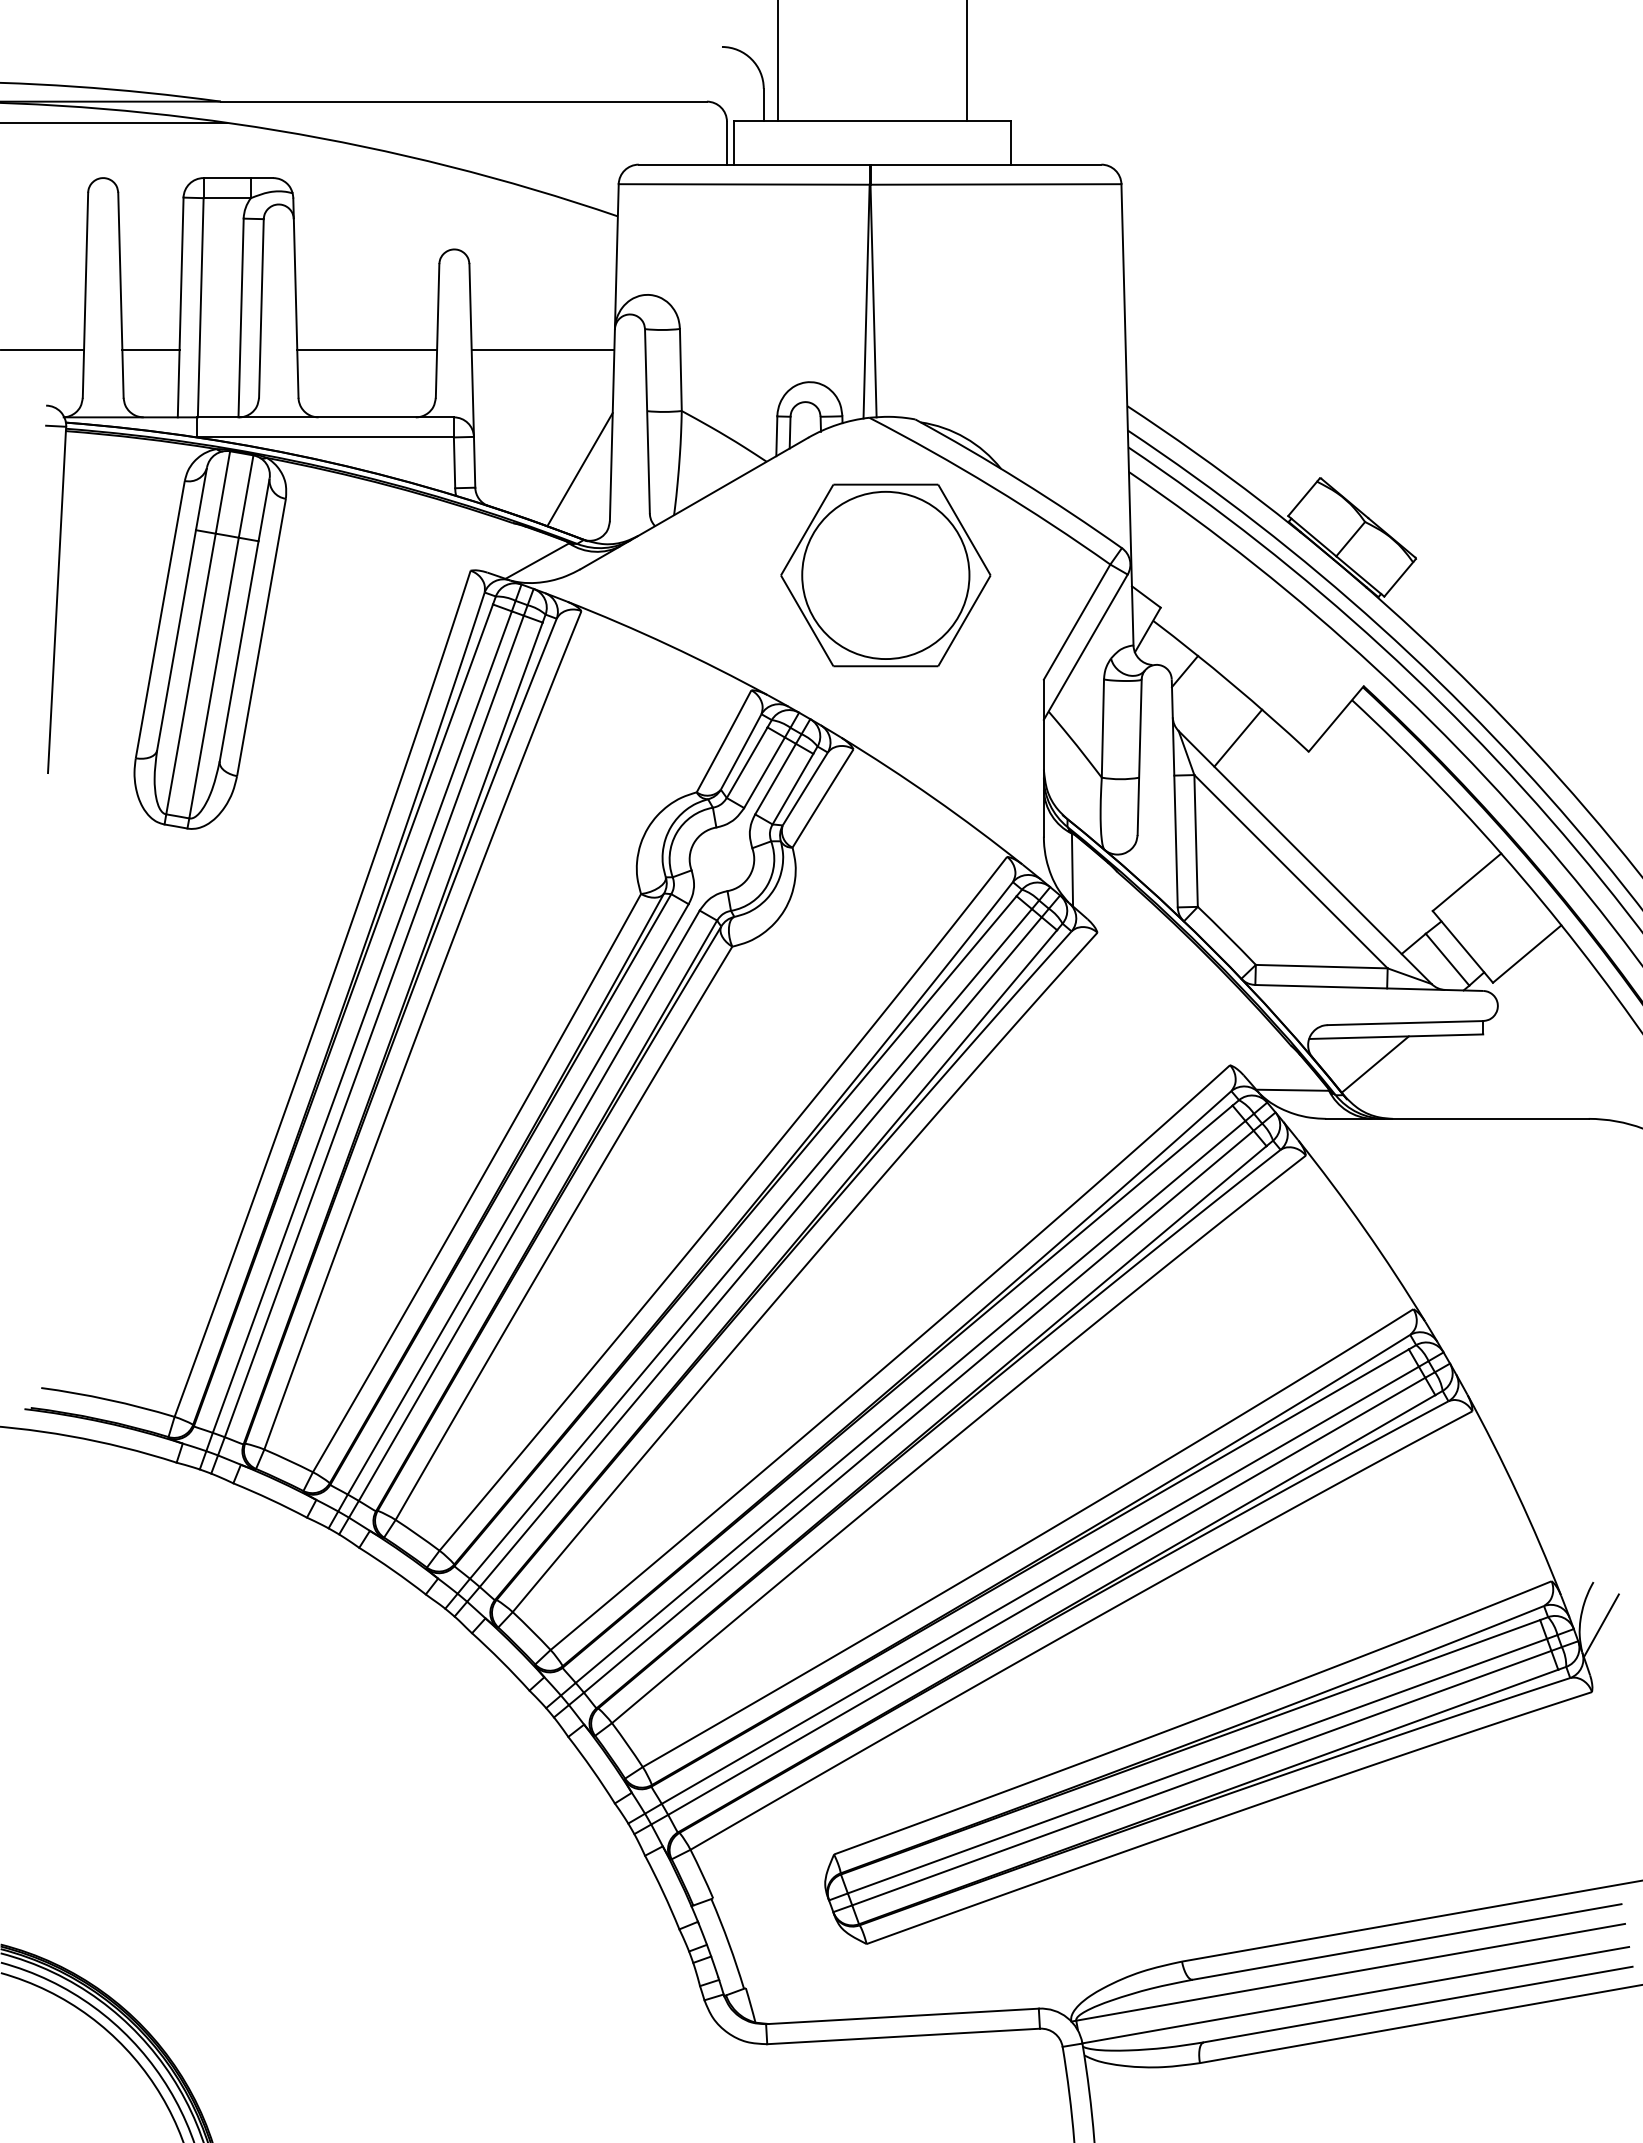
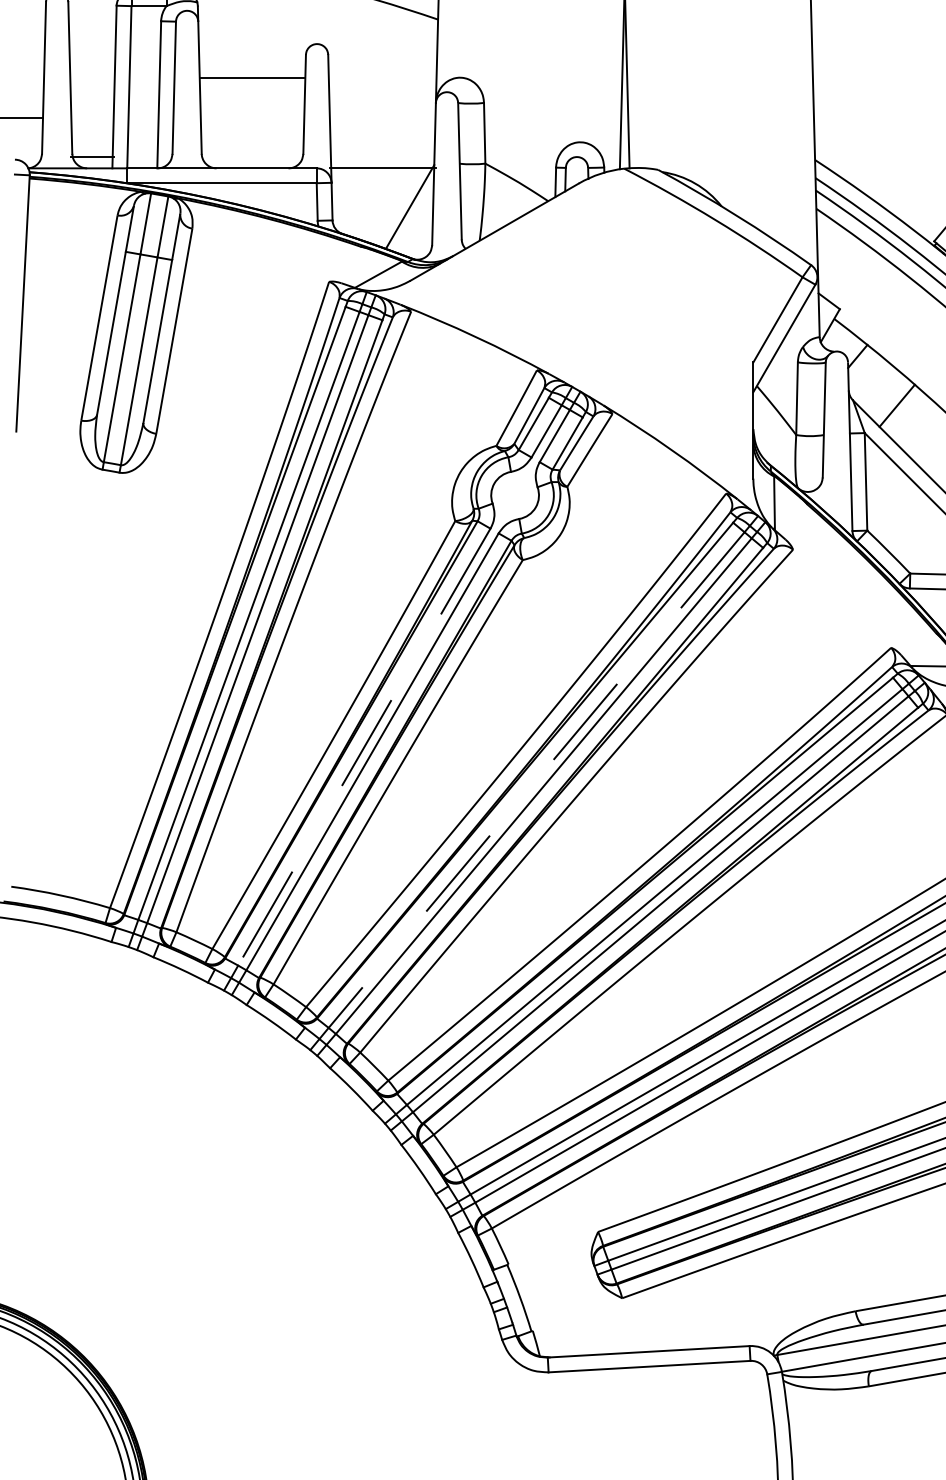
line: (150, 349) -> (92, 156), moved
line: (367, 349) -> (252, 77), moved
line: (542, 349) -> (382, 167), moved
part: (885, 575) -> (636, 285), removed
line: (518, 1199) -> (364, 747), solid -> dashed
line: (750, 1244) -> (536, 780), solid -> dashed

